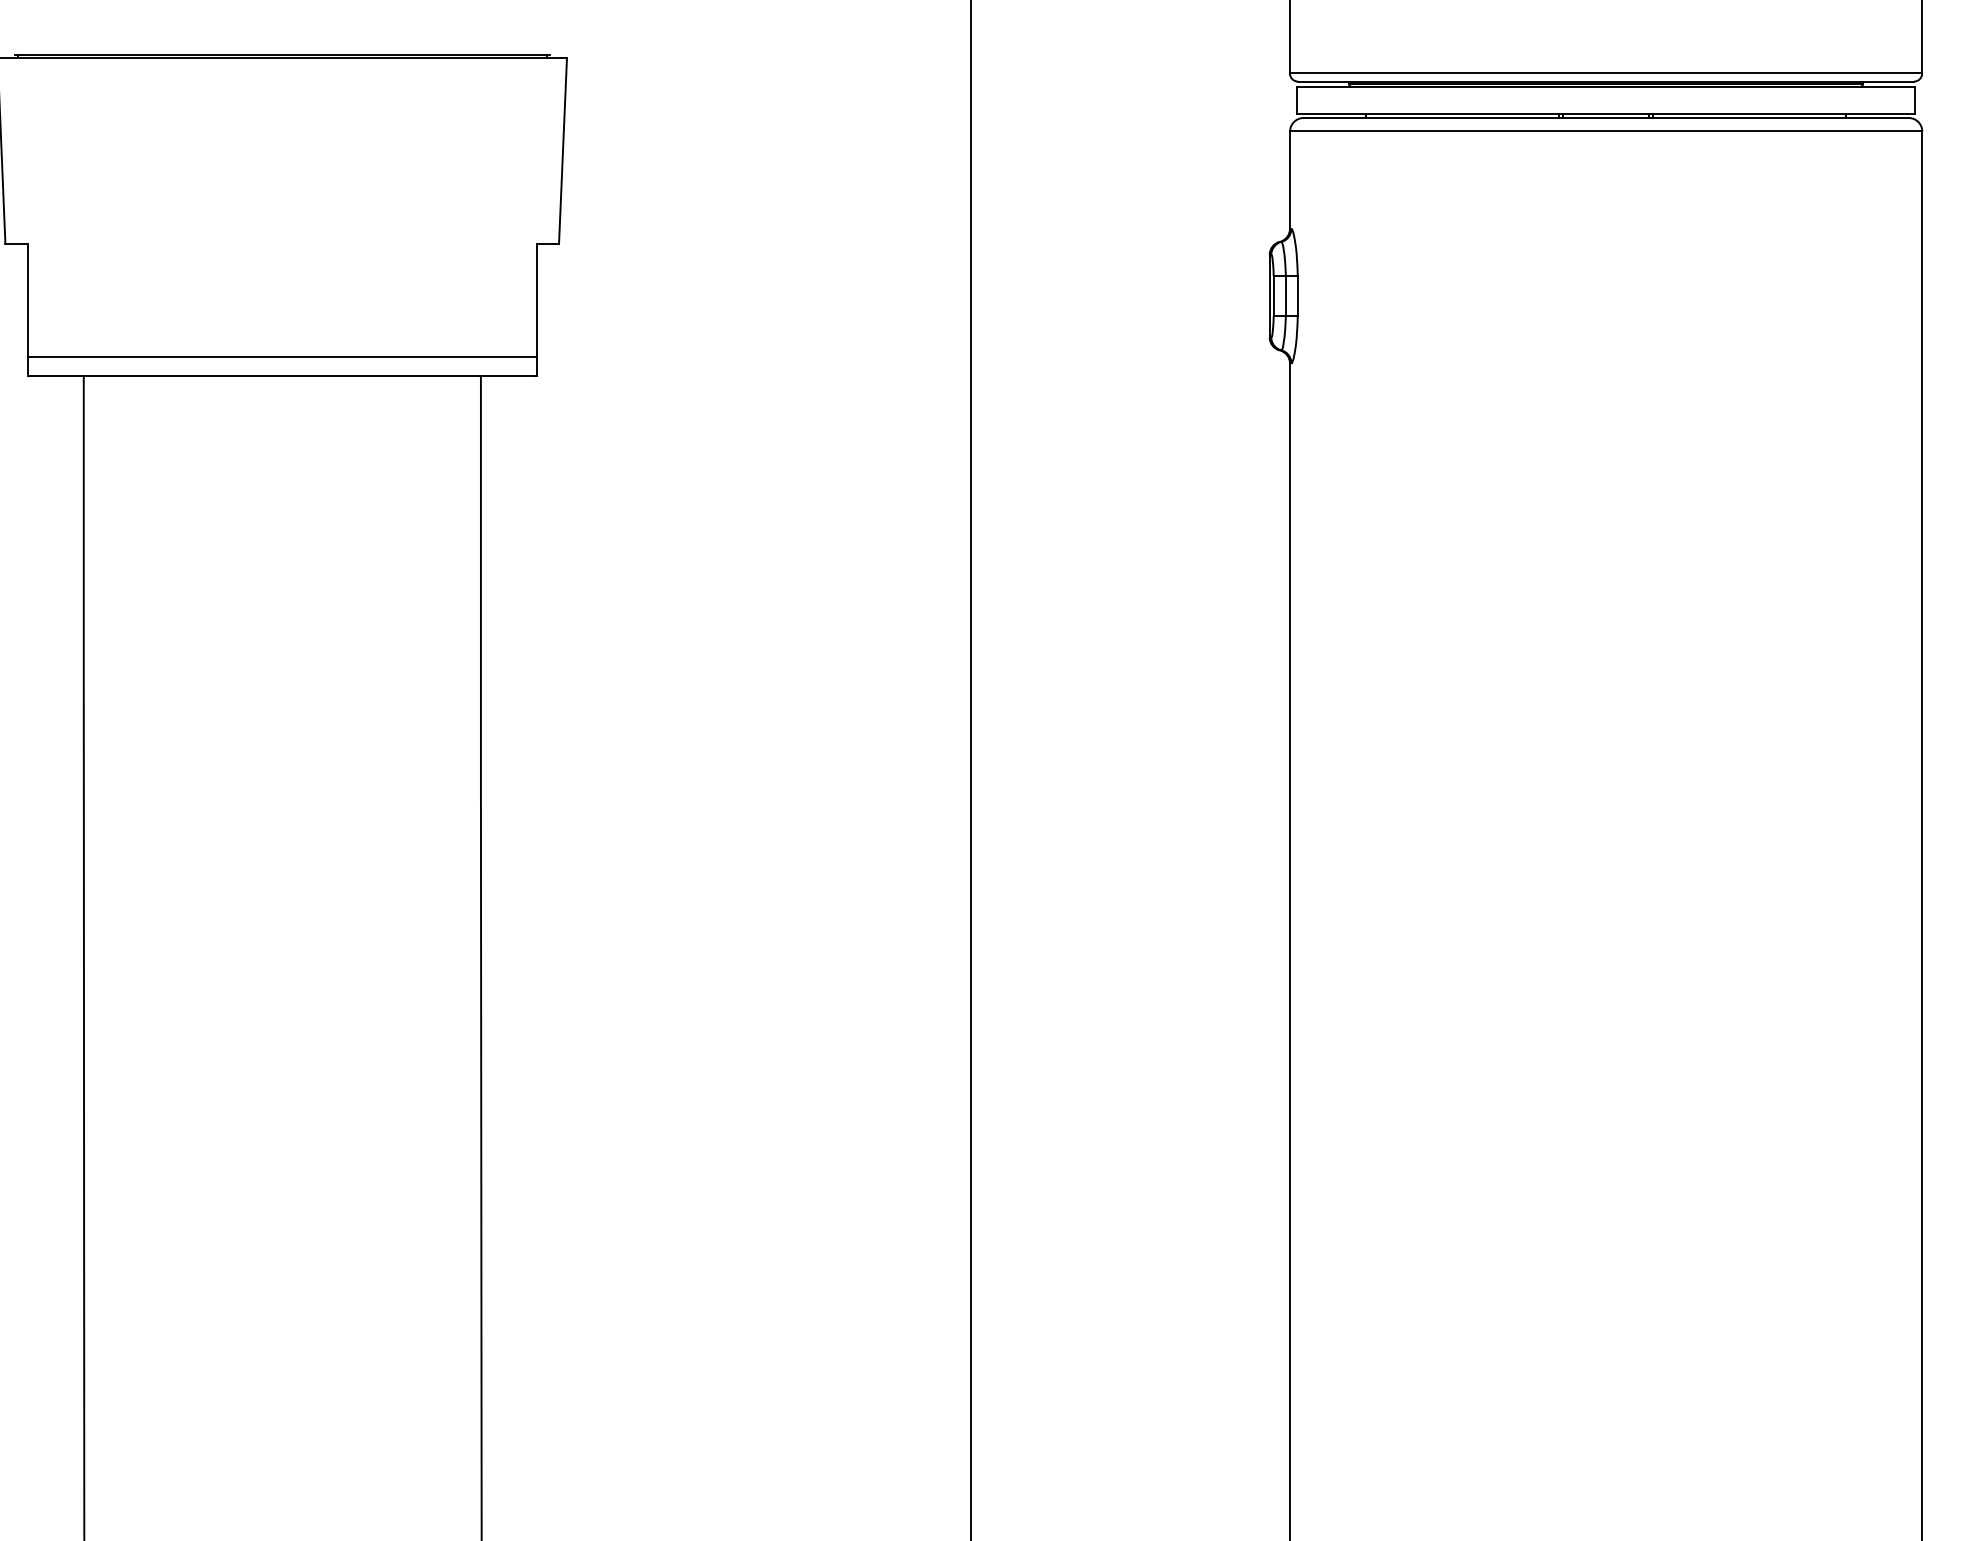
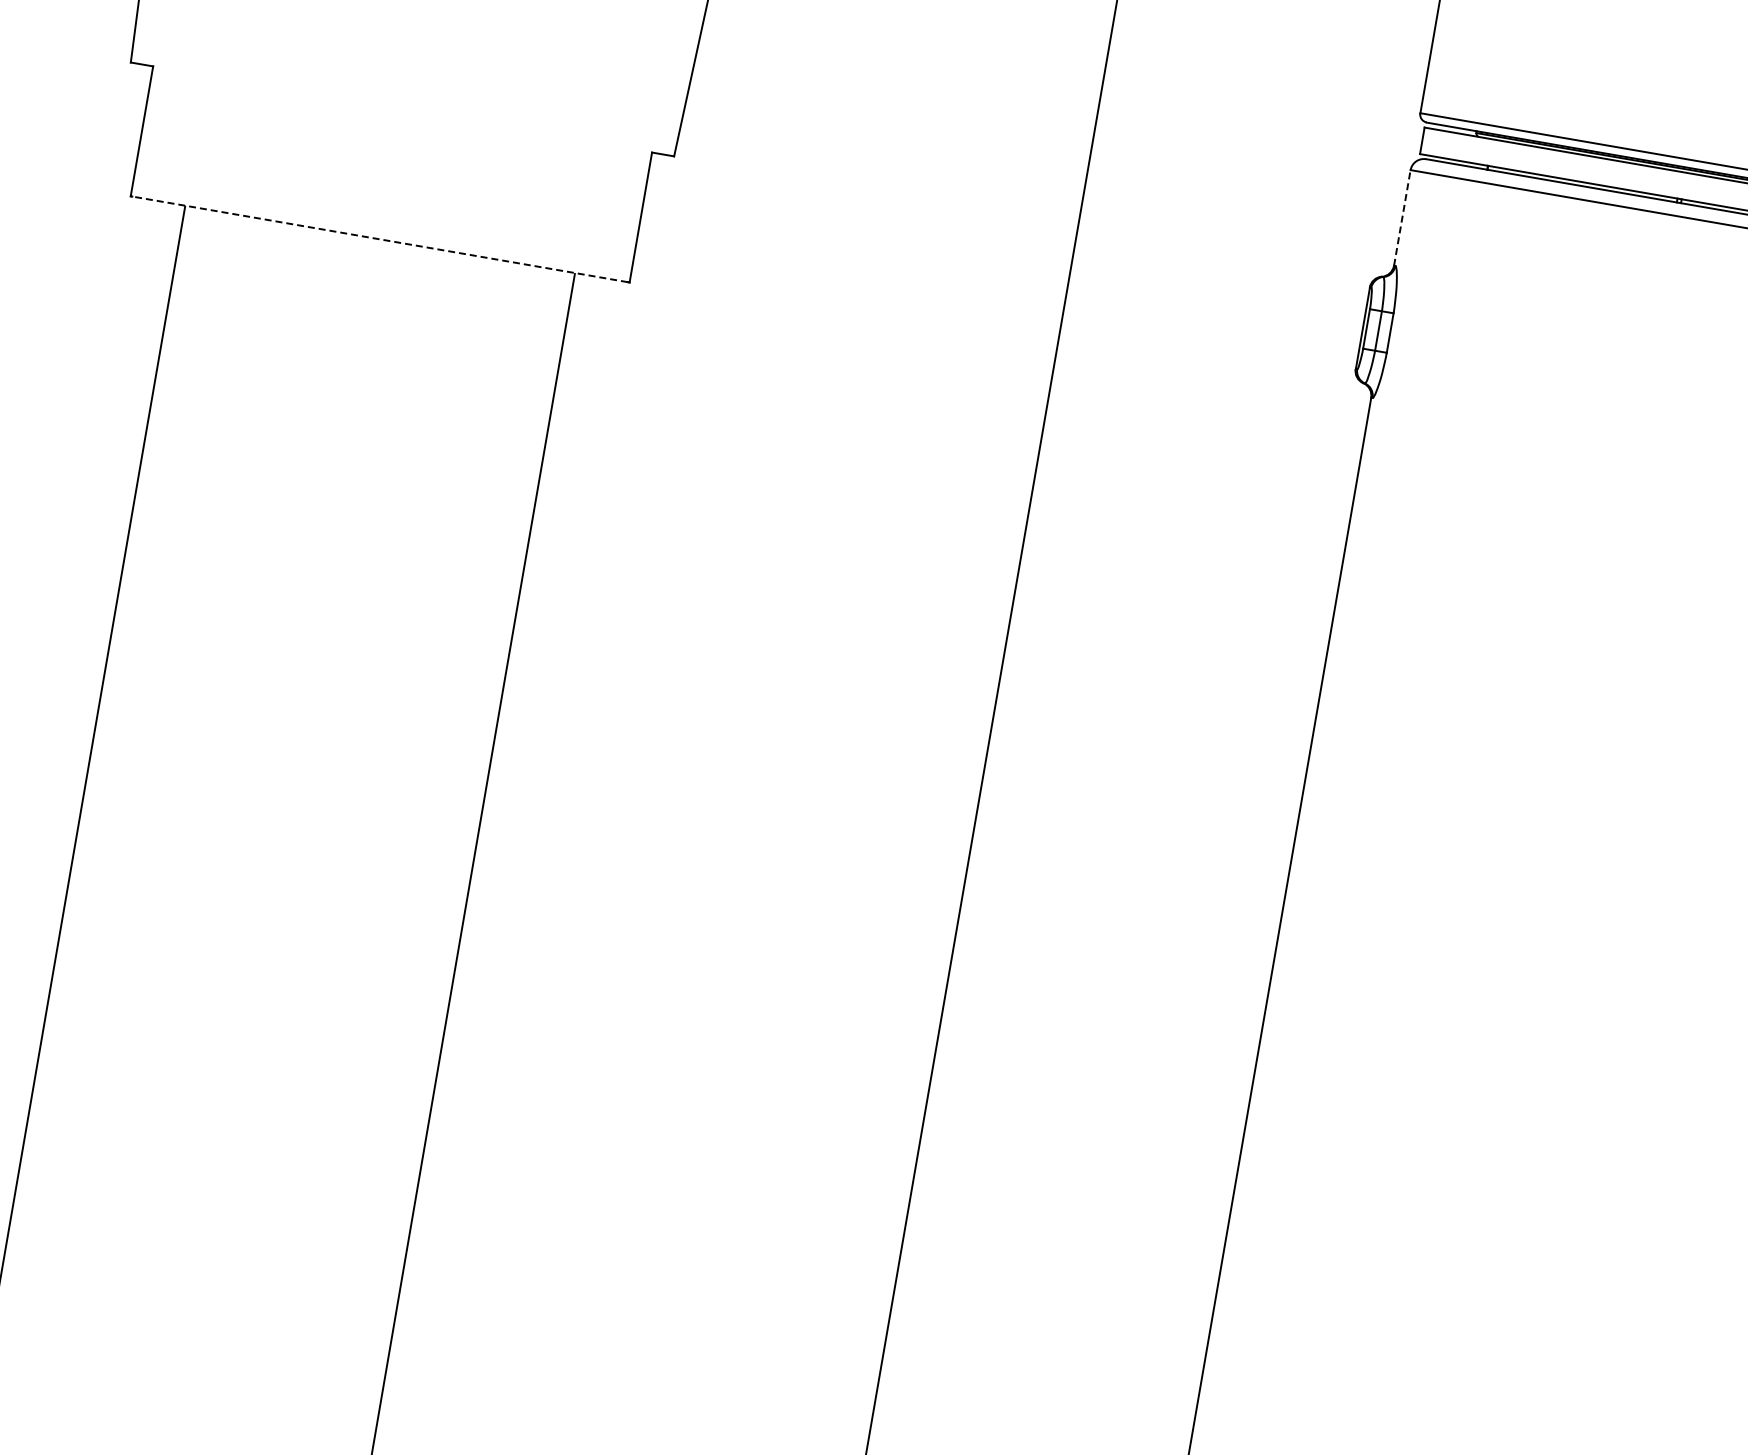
line: (1290, 180) -> (1402, 218), solid -> dashed
line: (282, 357) -> (383, 221), removed
line: (281, 376) -> (379, 239), solid -> dashed

